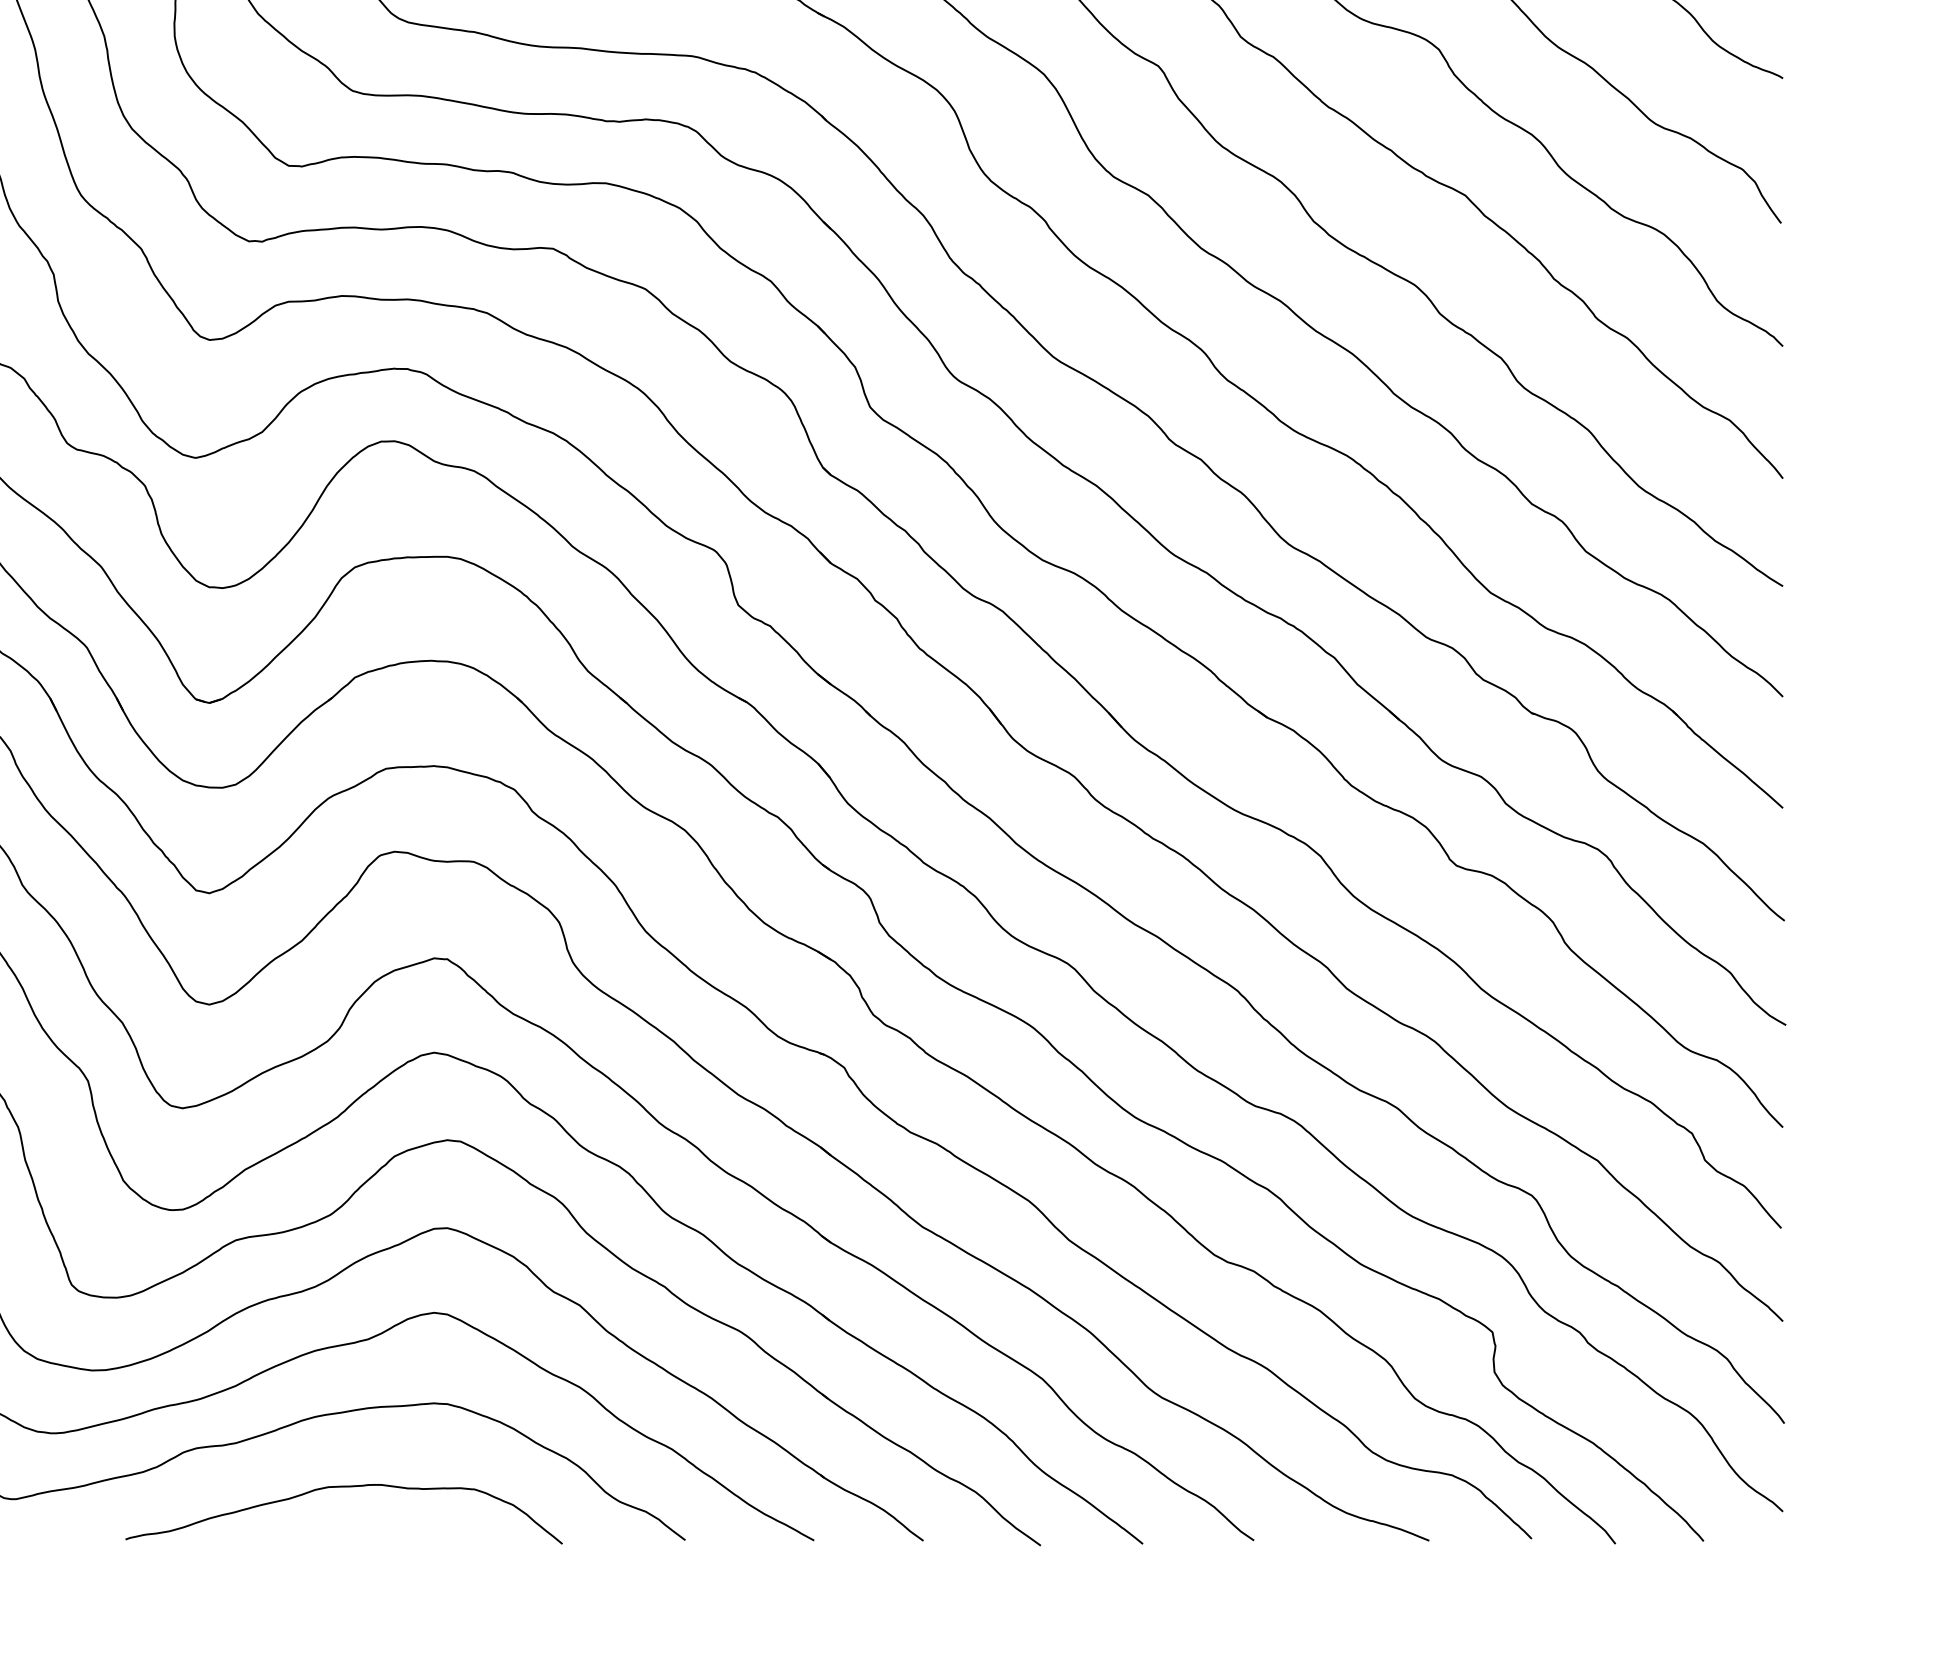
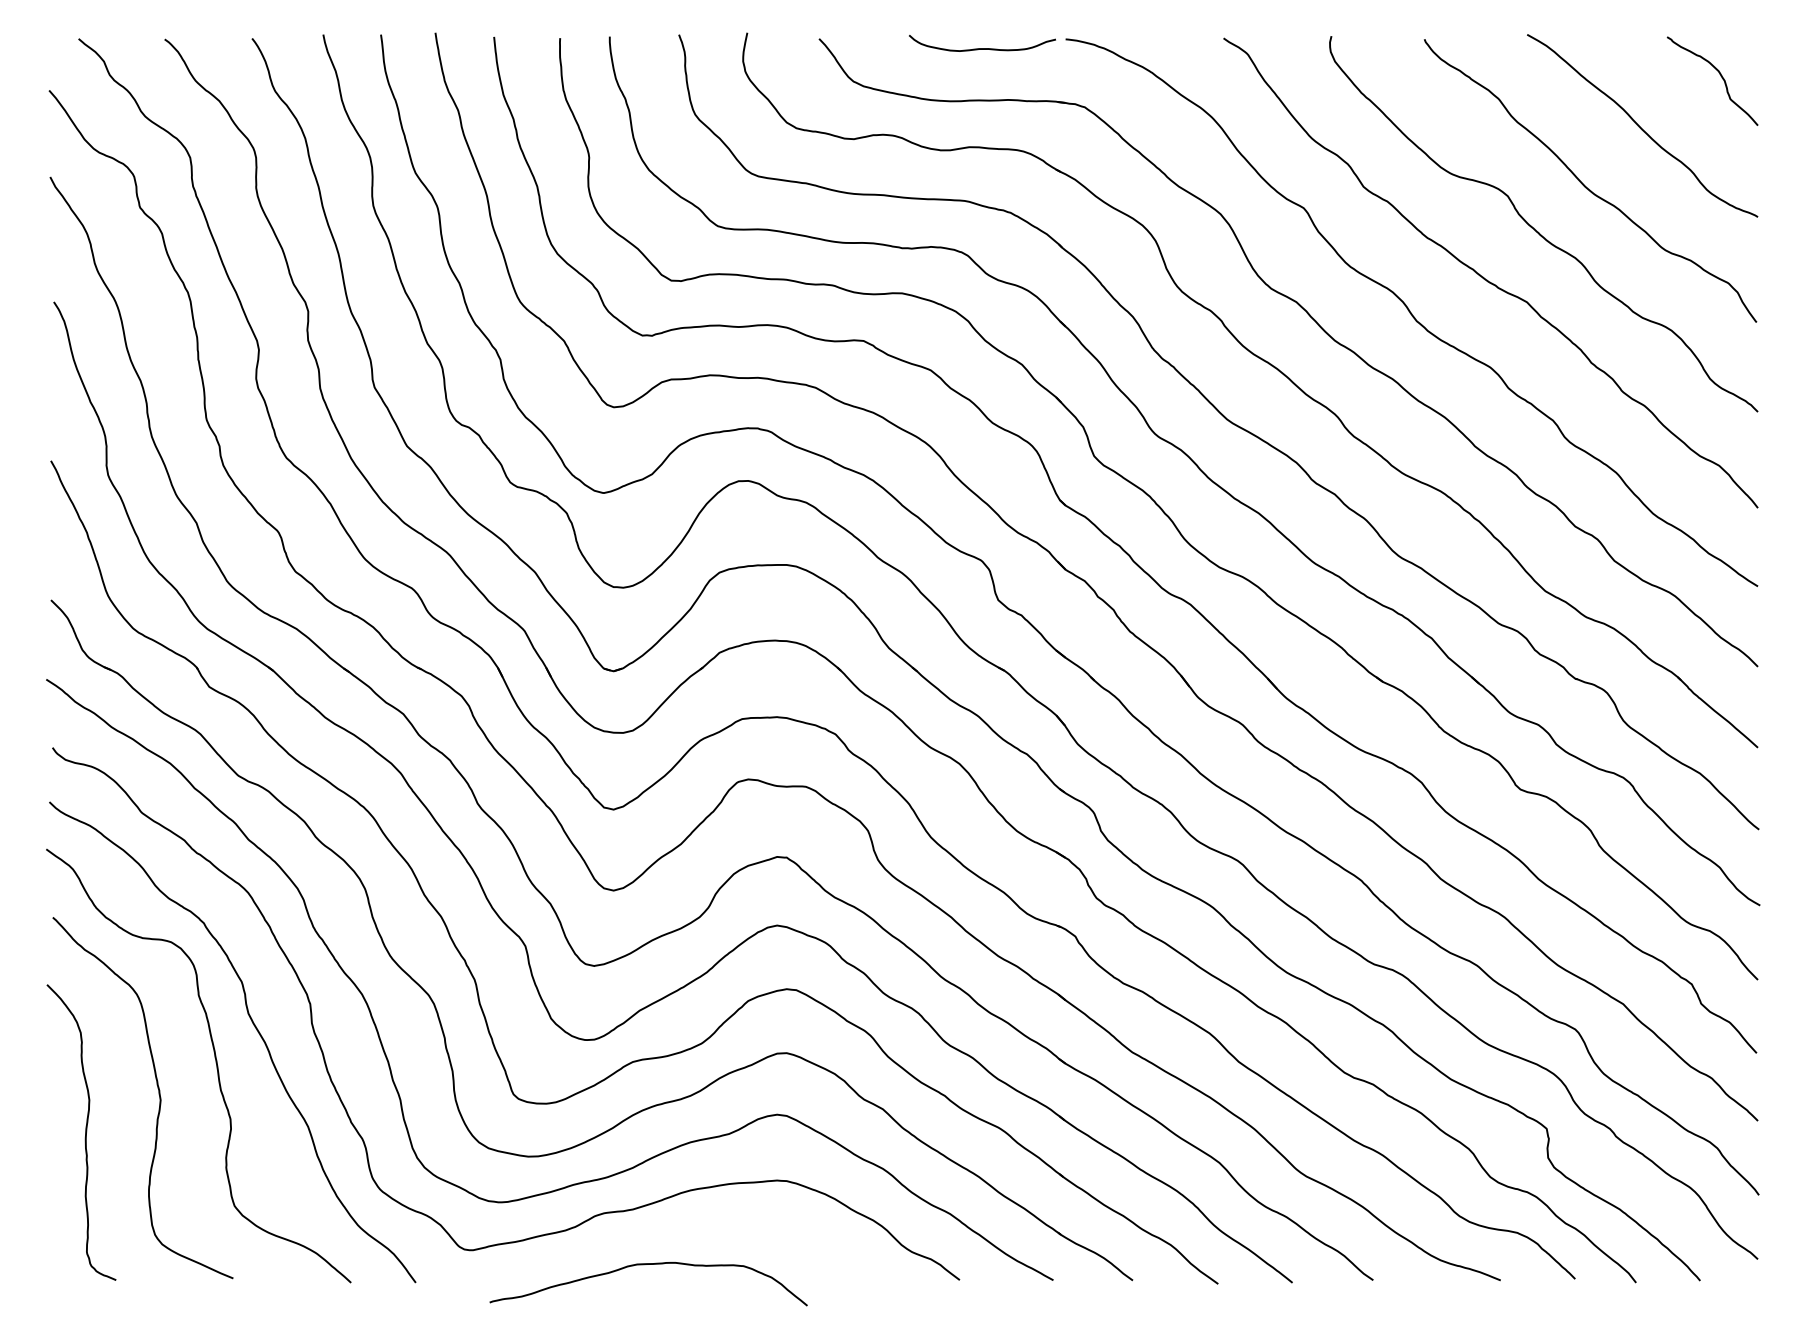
curve: (338, 1488) -> (644, 1265), moved

